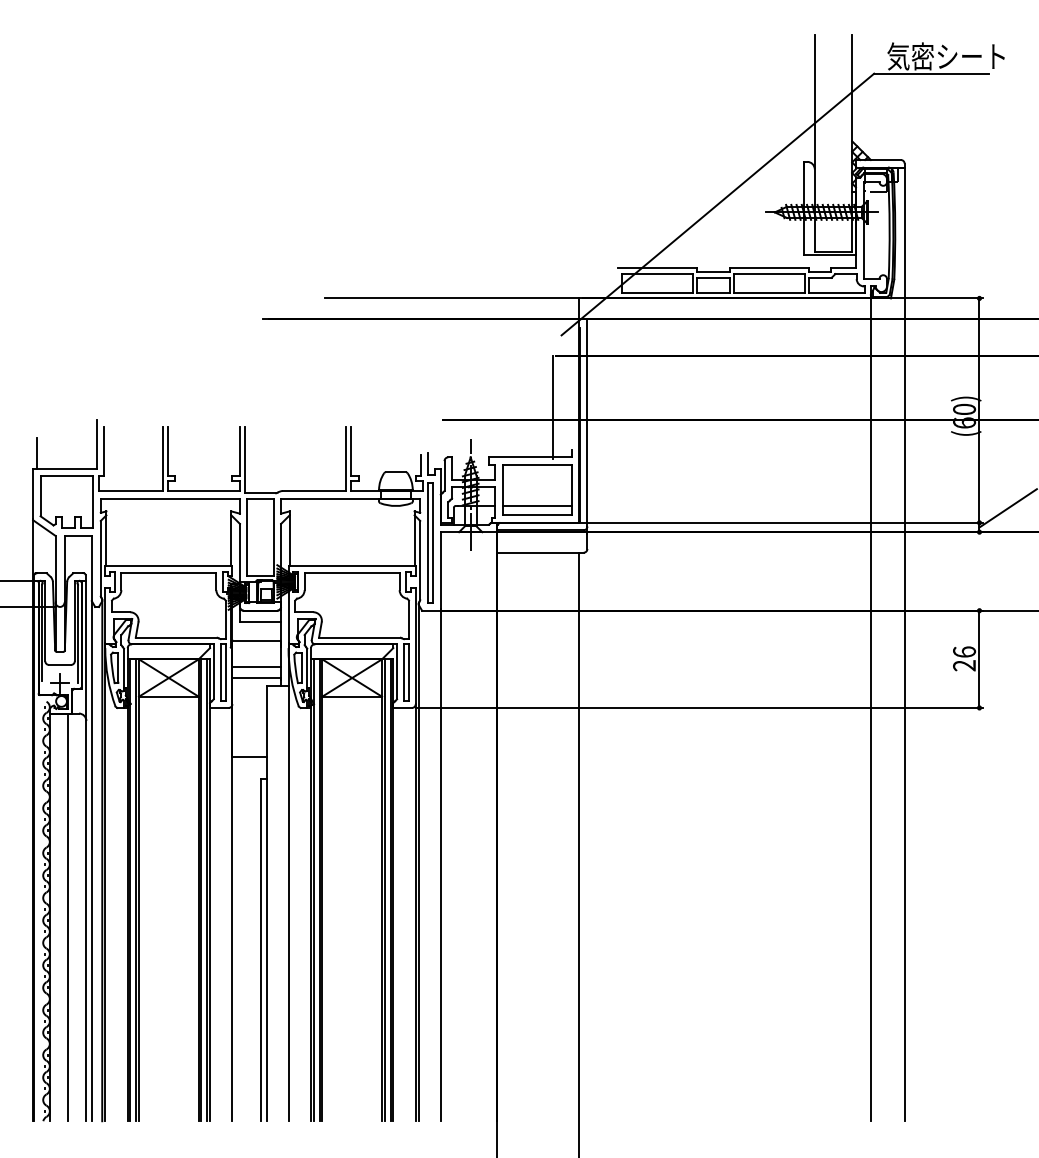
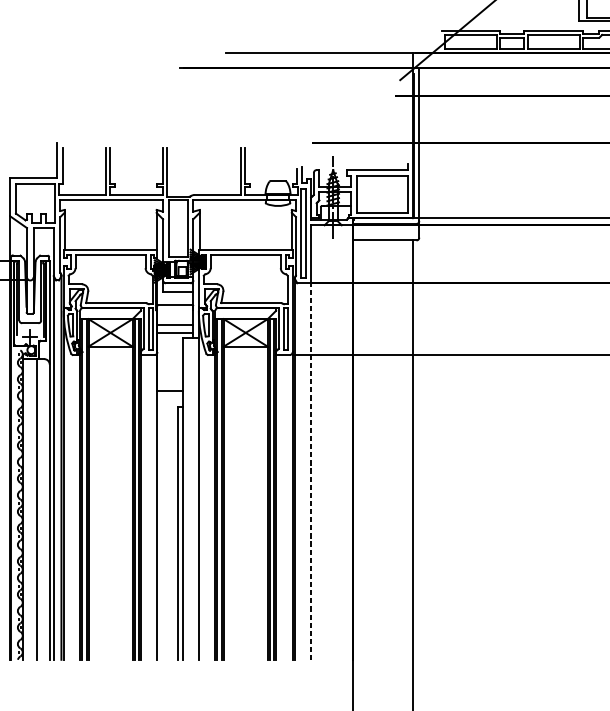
line: (553, 407) -> (394, 133), removed
line: (36, 452) -> (12, 166), removed
line: (536, 505) -> (381, 205), removed
line: (440, 865) -> (310, 471), solid -> dashed

